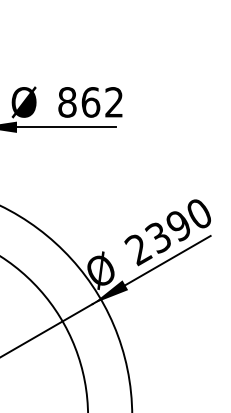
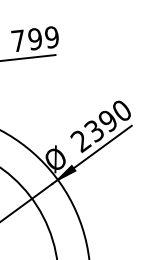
text: (90, 102) -> (35, 39), 862 -> 799

